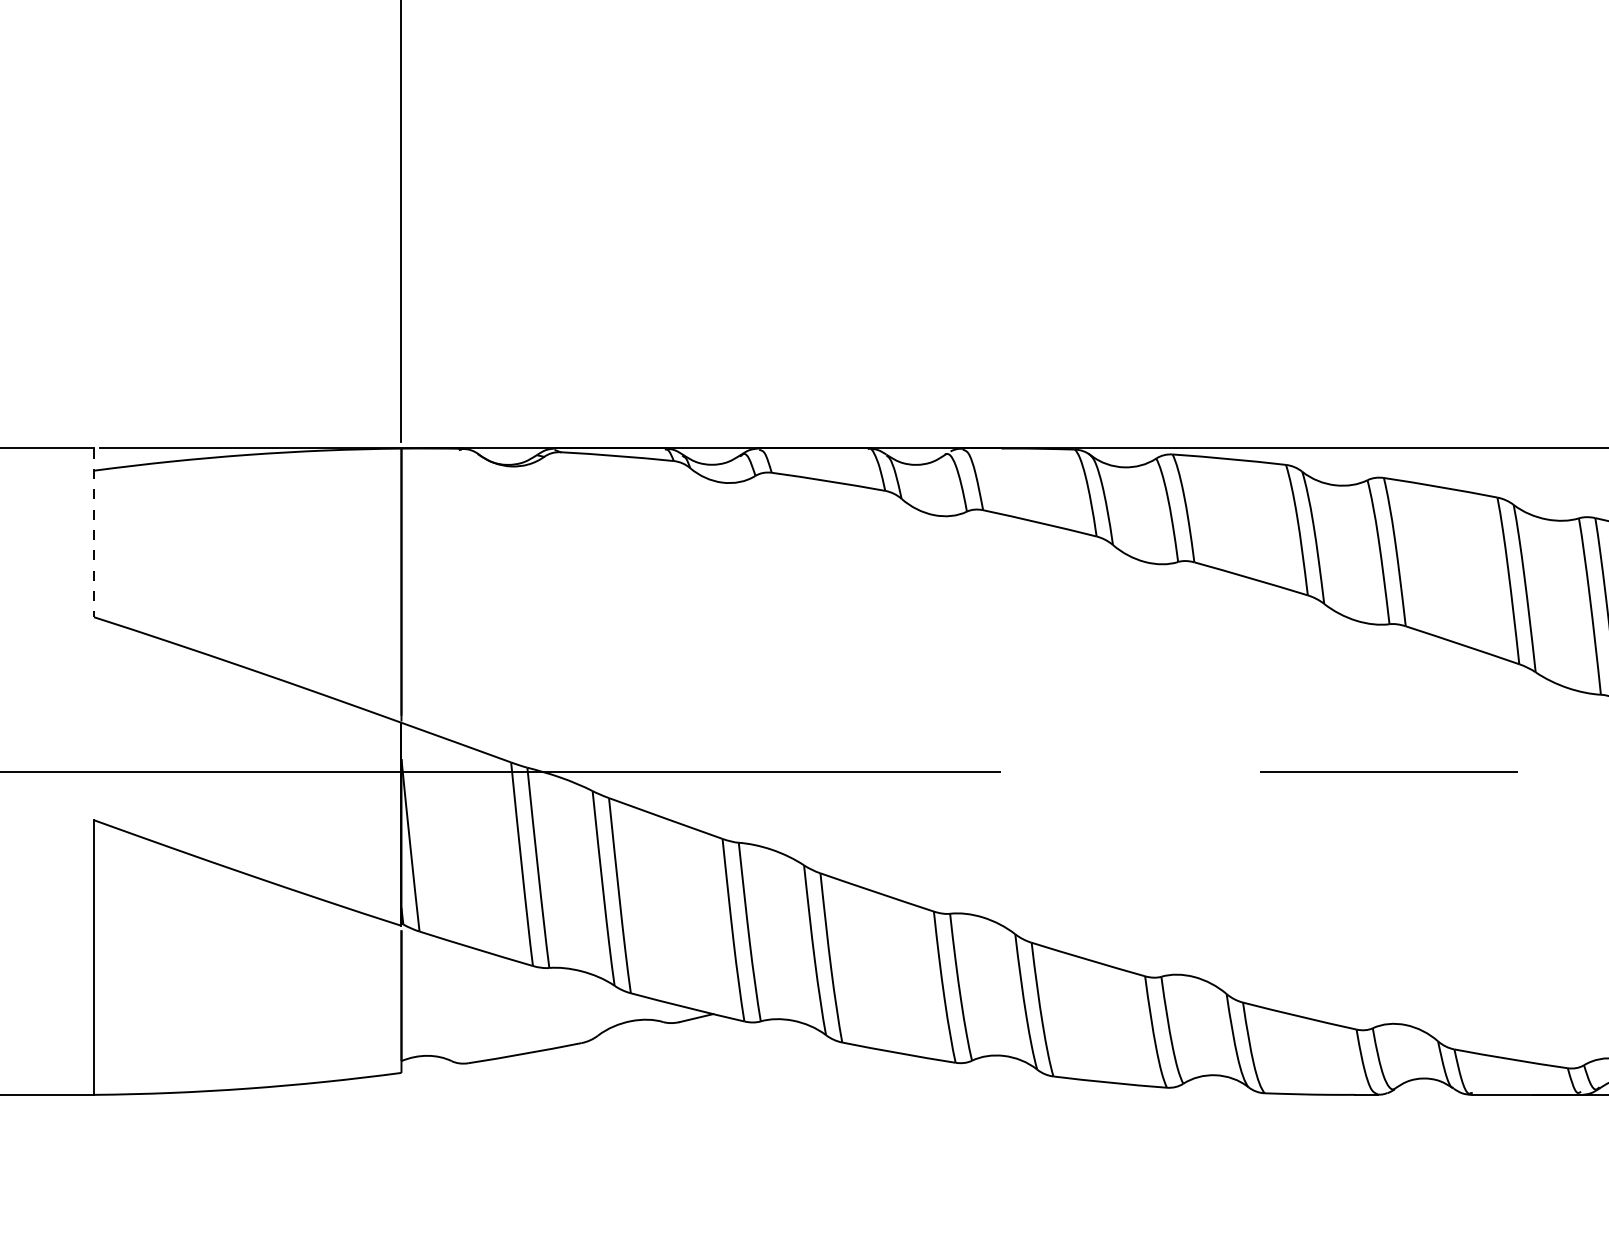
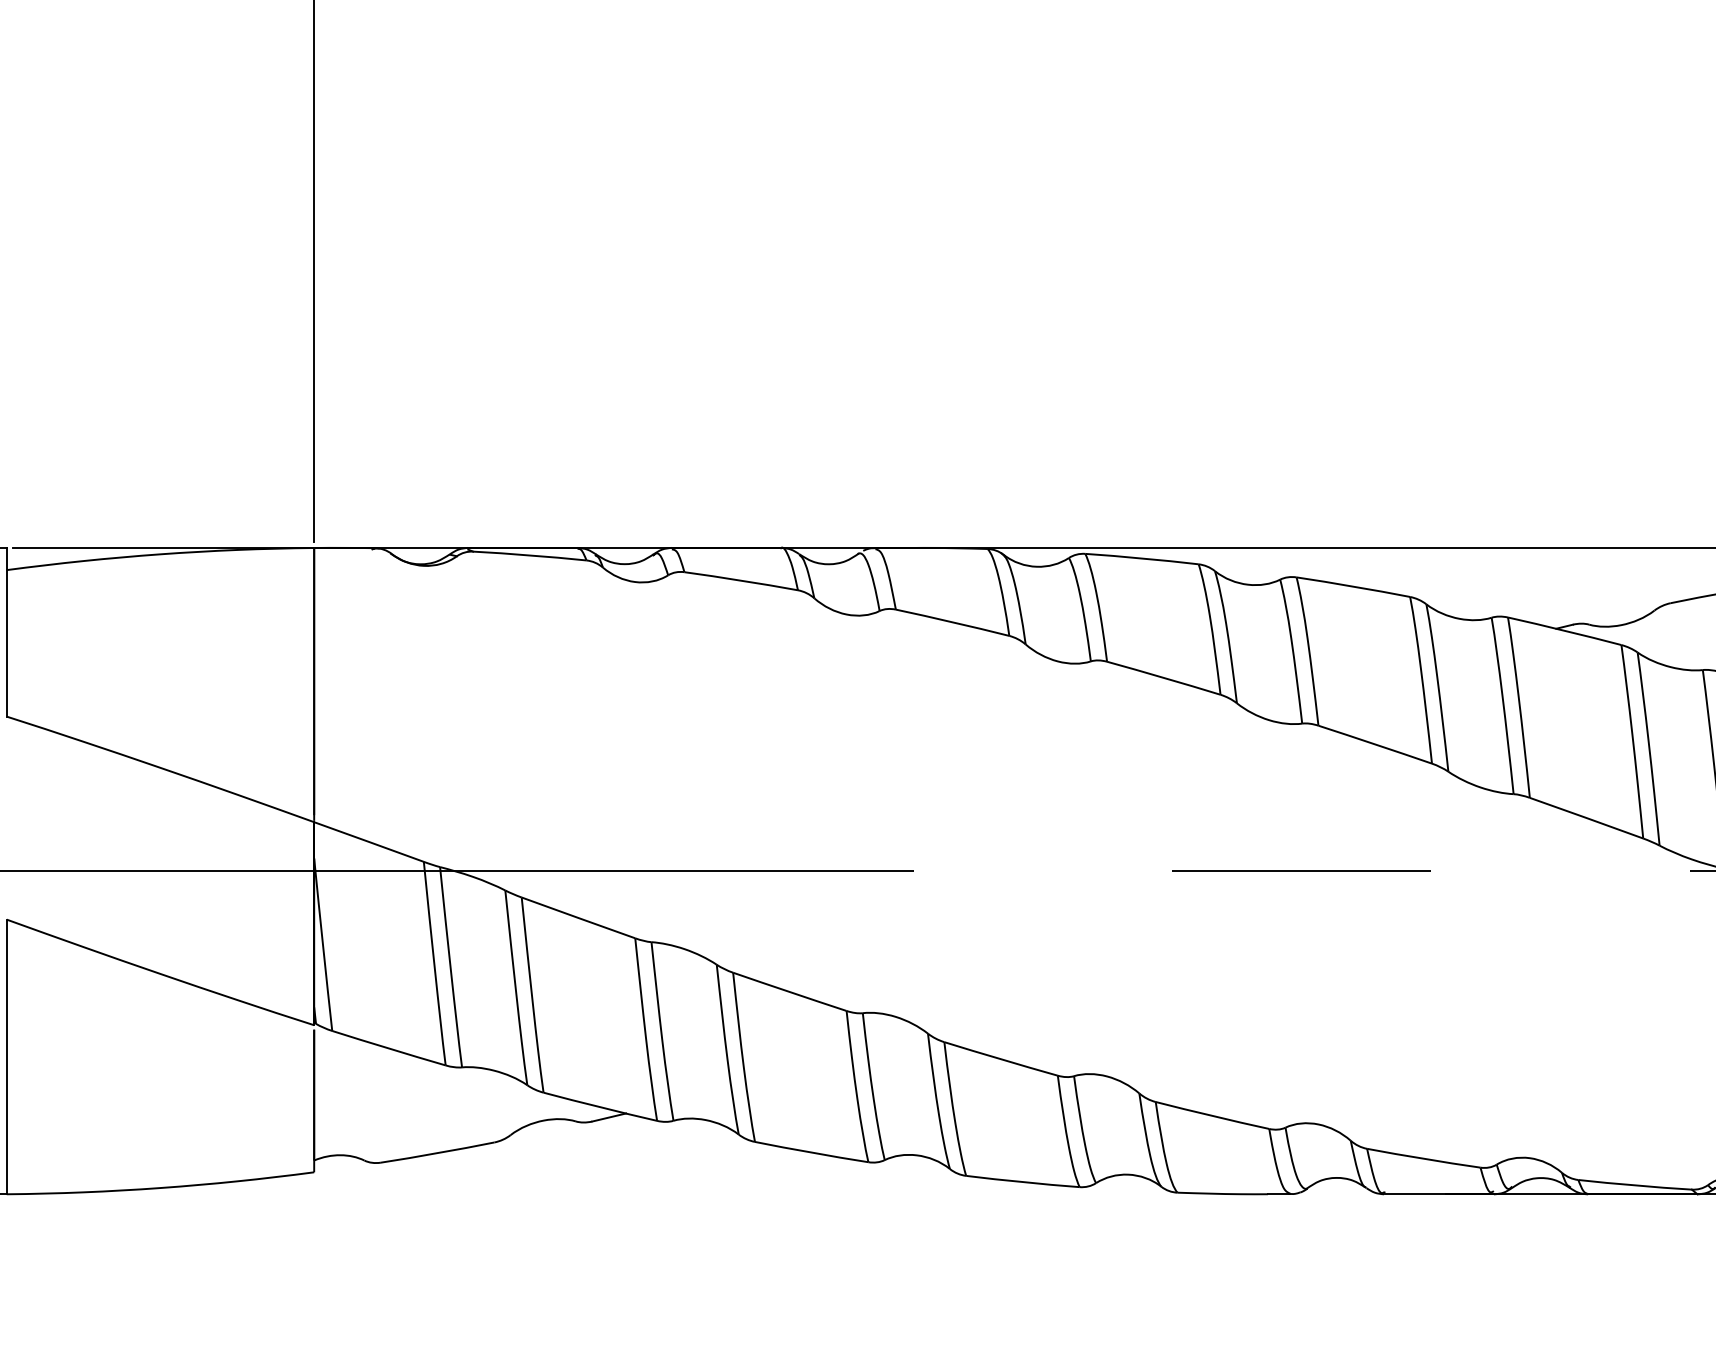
line: (93, 533) -> (6, 632), dashed -> solid

